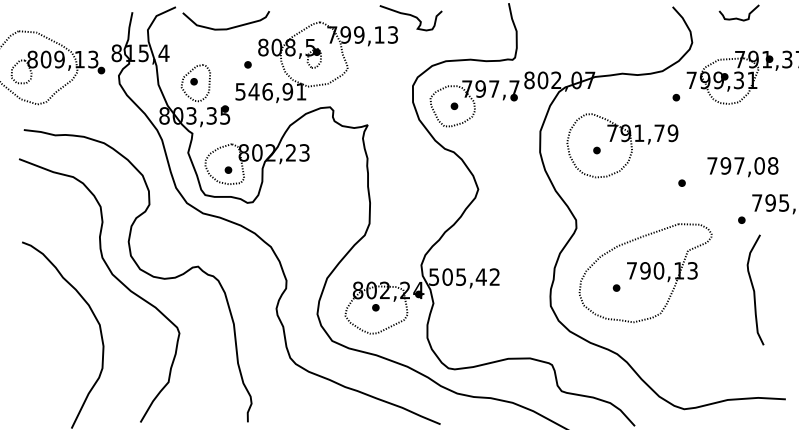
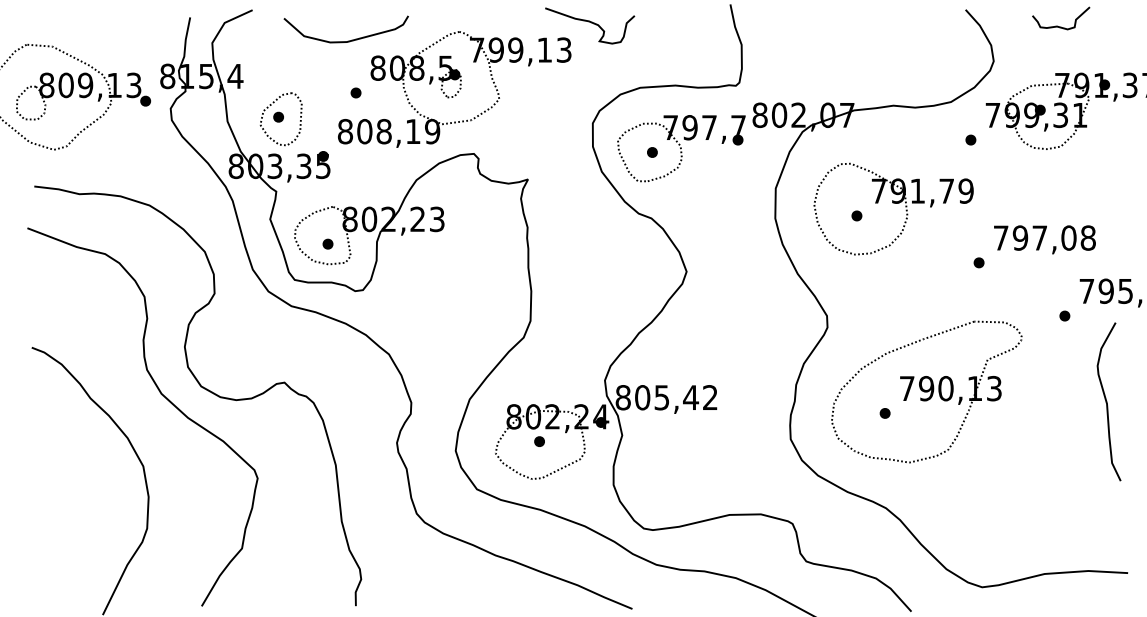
curve: (225, 28) -> (345, 40), moved
text: (270, 91) -> (388, 131), 546,91 -> 808,19
text: (742, 167) -> (1044, 240), moved
text: (434, 276) -> (623, 396), 505,42 -> 805,42
curve: (754, 289) -> (1107, 401), moved

